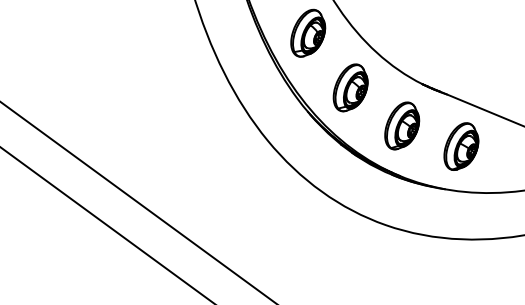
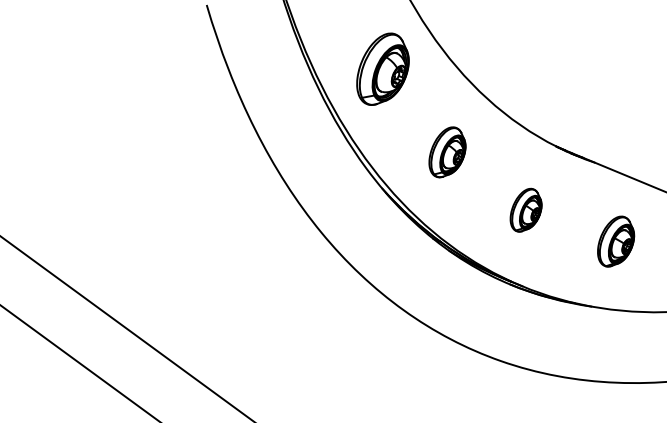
part: (350, 87) -> (447, 151), size x0.7
part: (402, 125) -> (526, 209), size x0.6
part: (461, 146) -> (616, 241), size x0.7

